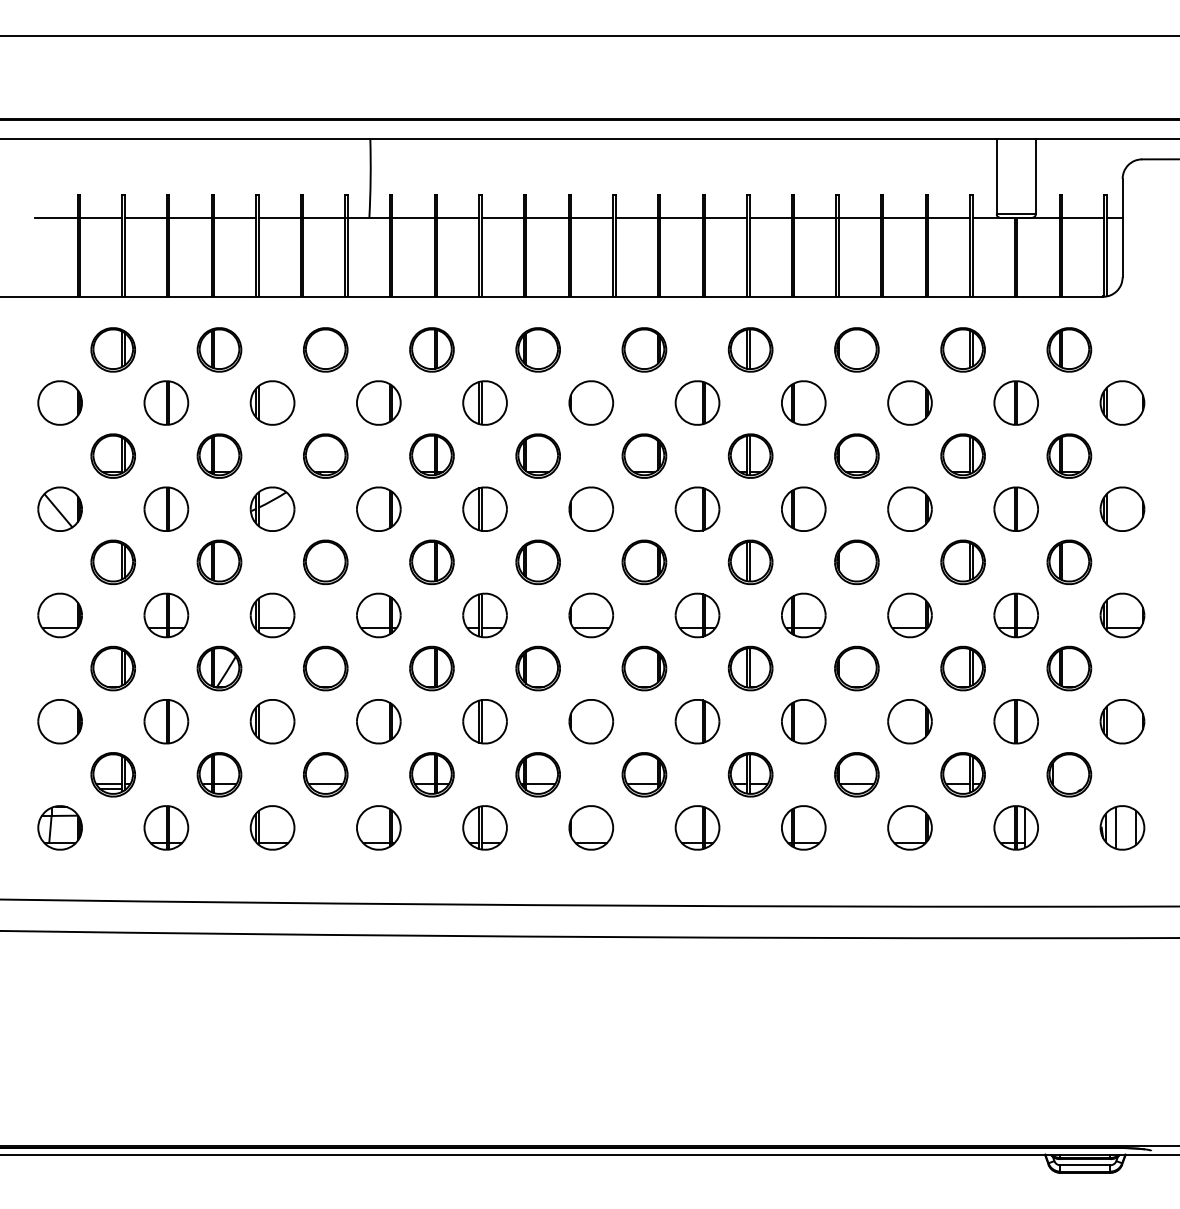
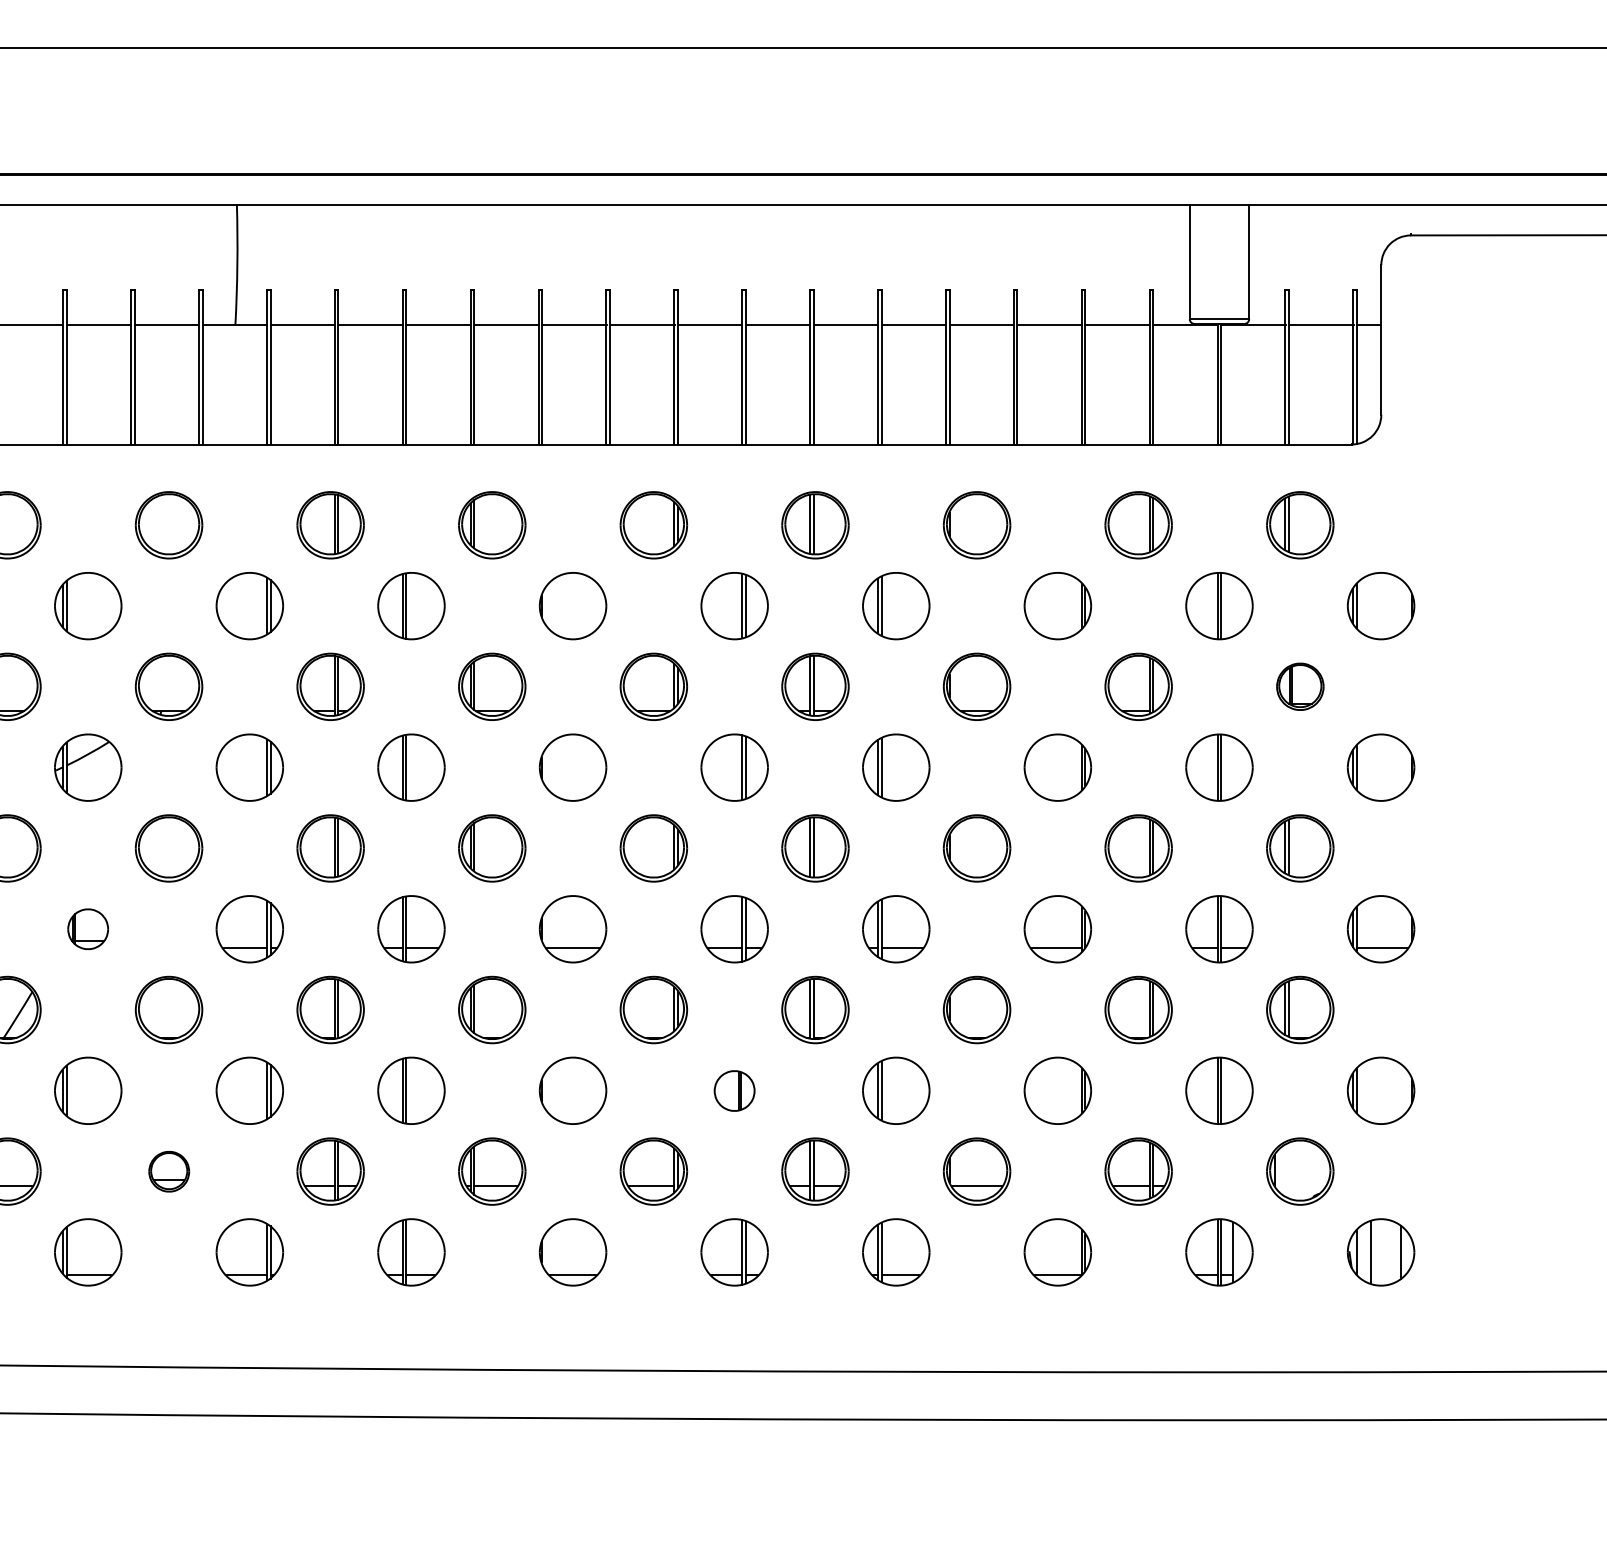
part: (1069, 455) -> (1300, 685), size x0.7
part: (272, 615) -> (88, 929), size x0.6
part: (697, 721) -> (734, 1090), size x0.6
part: (325, 774) -> (168, 1171), size x0.6

